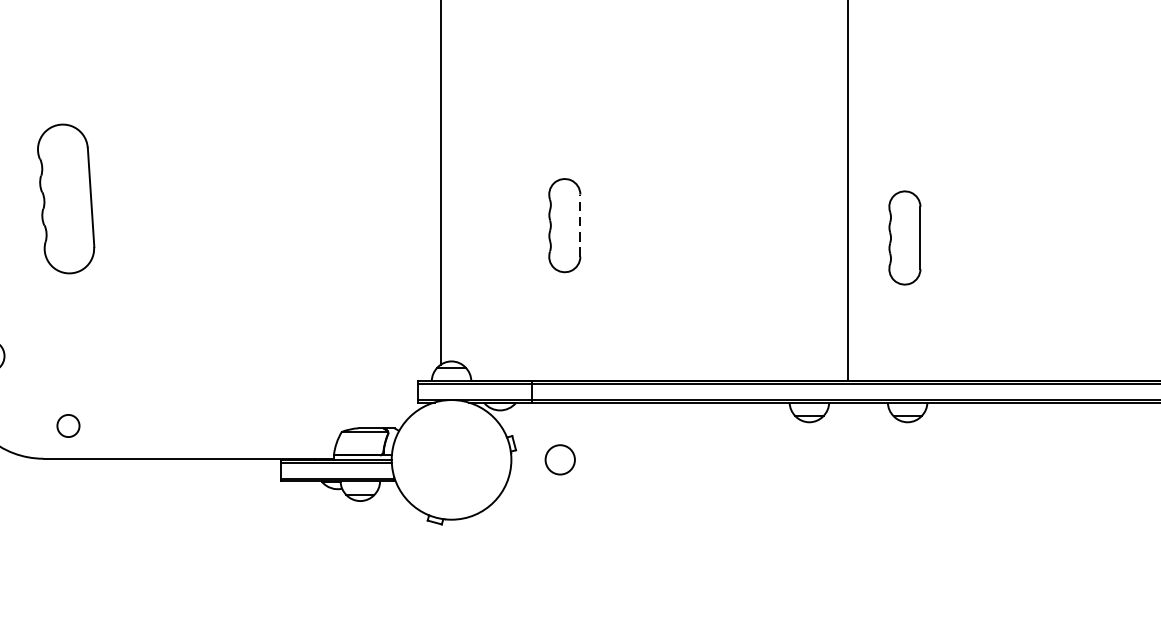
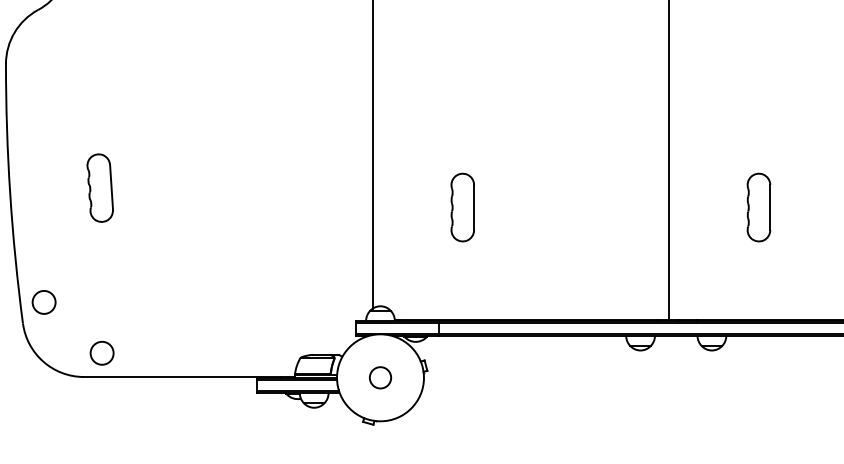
part: (64, 197) -> (99, 187), size x0.62
line: (580, 225) -> (474, 207), dashed -> solid
part: (904, 237) -> (758, 207), moved
circle: (67, 425) -> (101, 352), size x1.43
circle: (560, 459) -> (380, 377), moved

